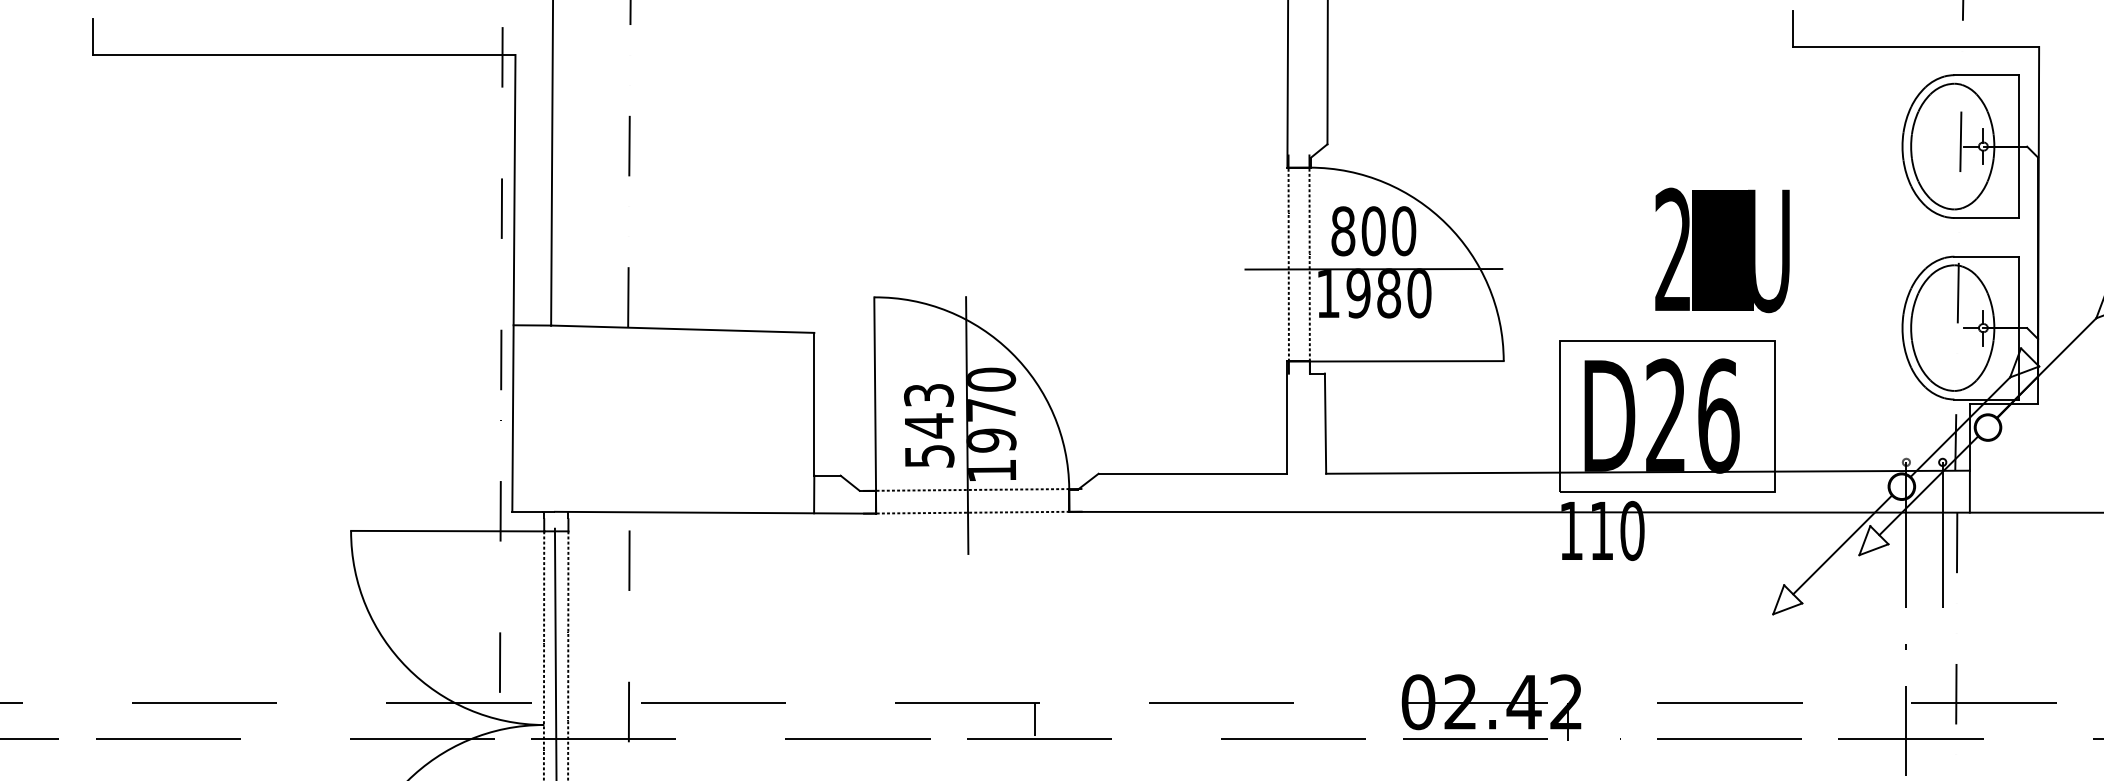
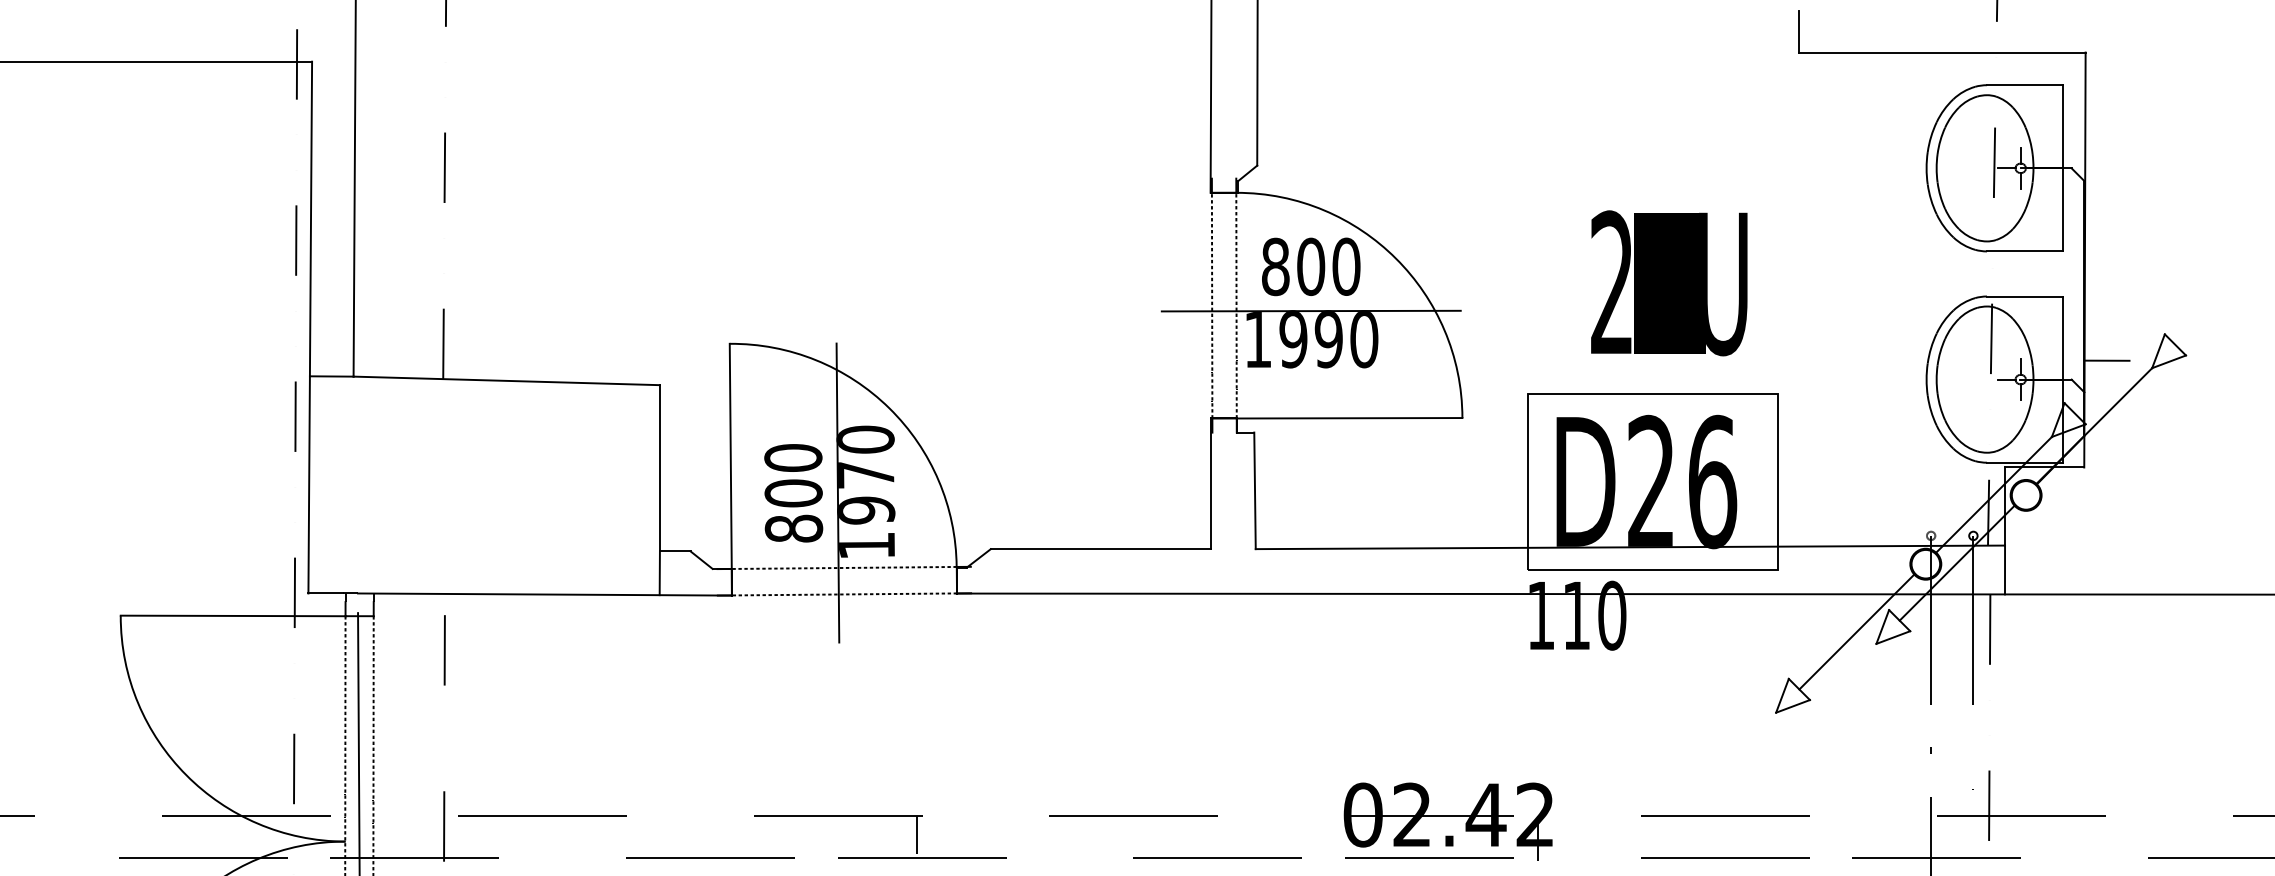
text: (1722, 250) -> (1669, 283), moved
text: (1389, 294) -> (1329, 340), 1980 -> 1990
line: (2057, 311) -> (2106, 360), added
text: (929, 425) -> (794, 492), 543 -> 800

